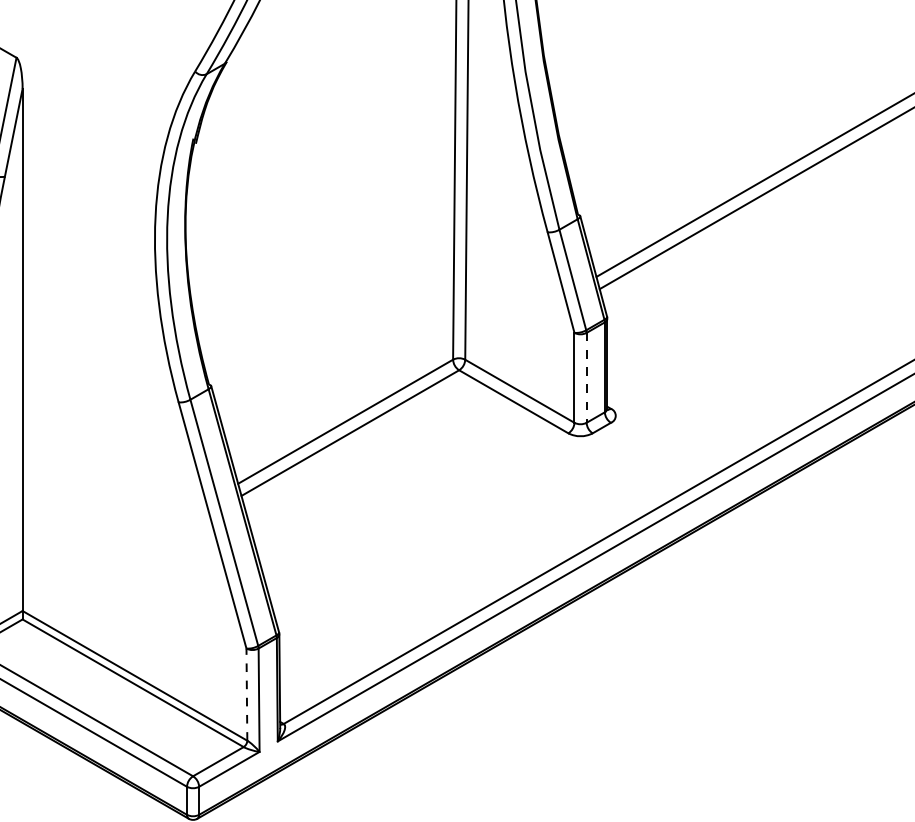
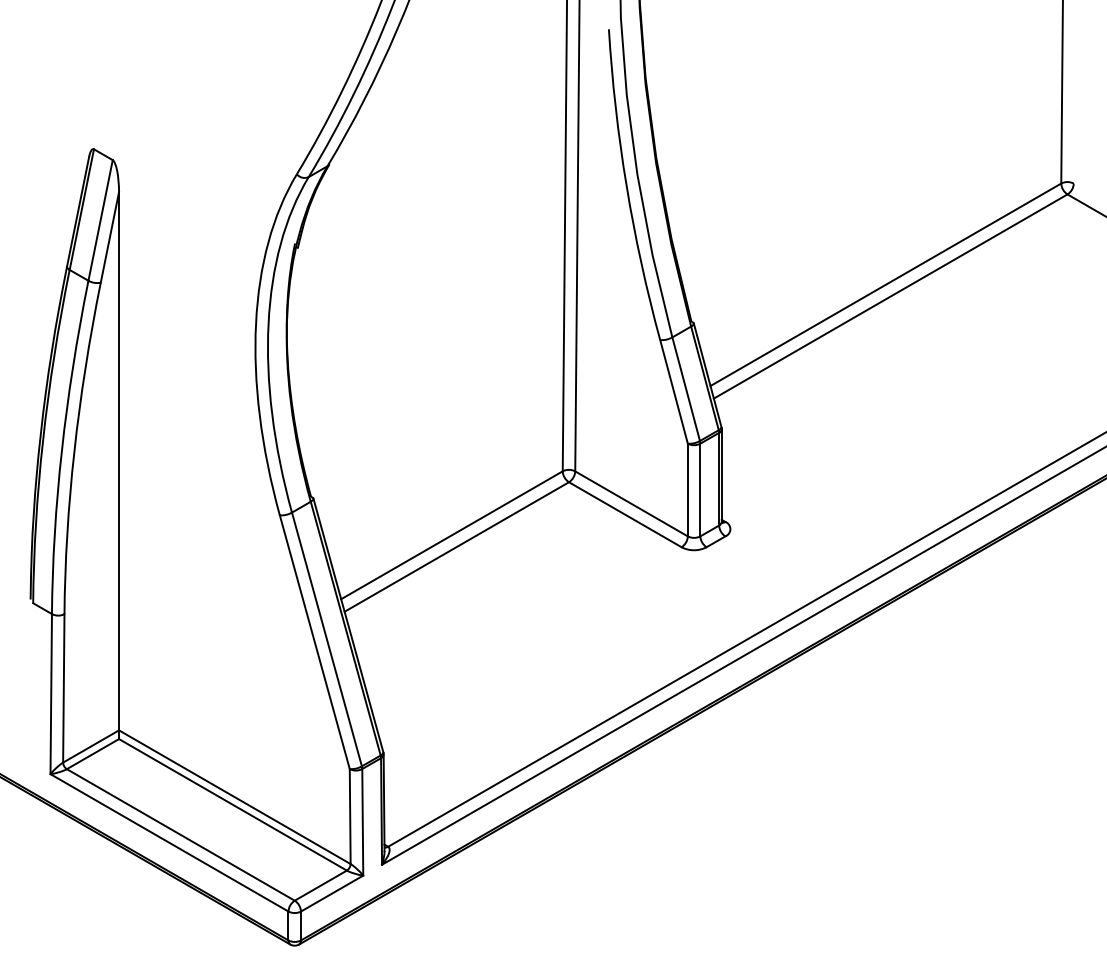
line: (586, 378) -> (700, 490), dashed -> solid
line: (247, 694) -> (350, 816), dashed -> solid

